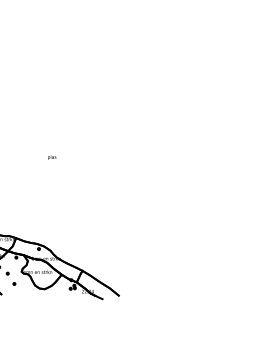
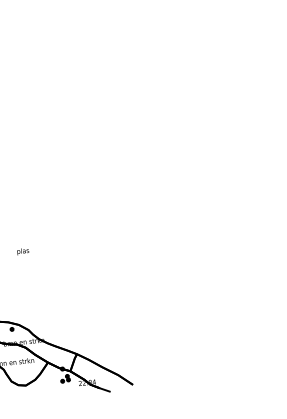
text: (52, 157) -> (23, 251), moved

